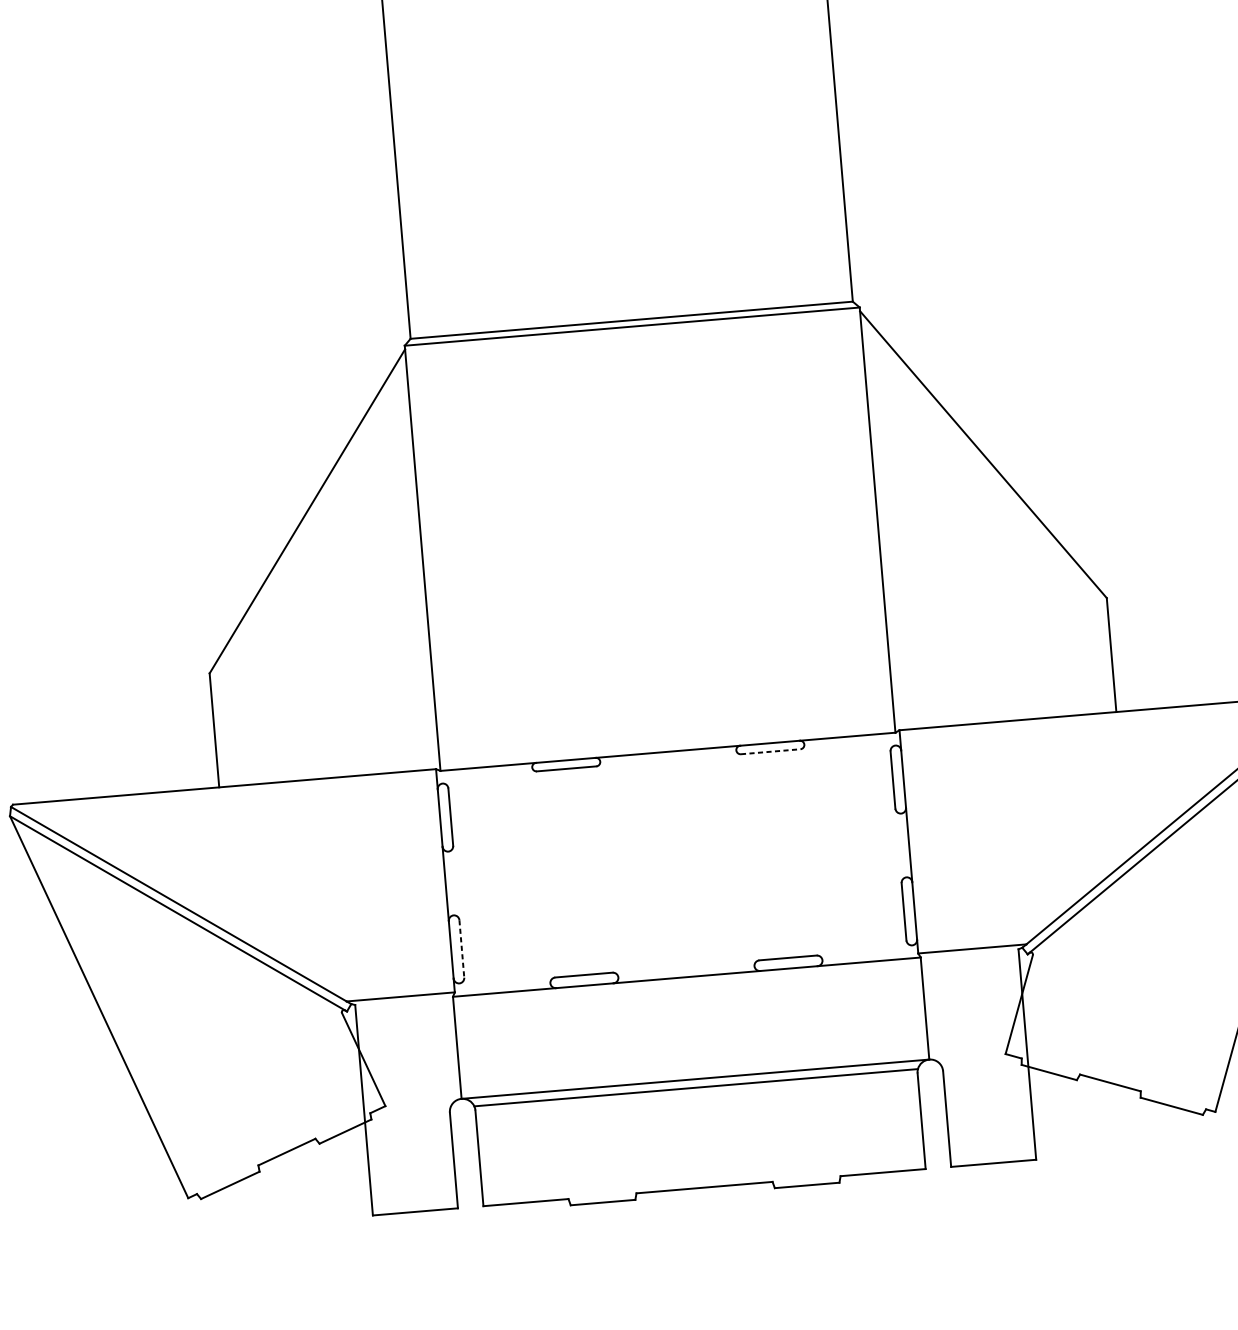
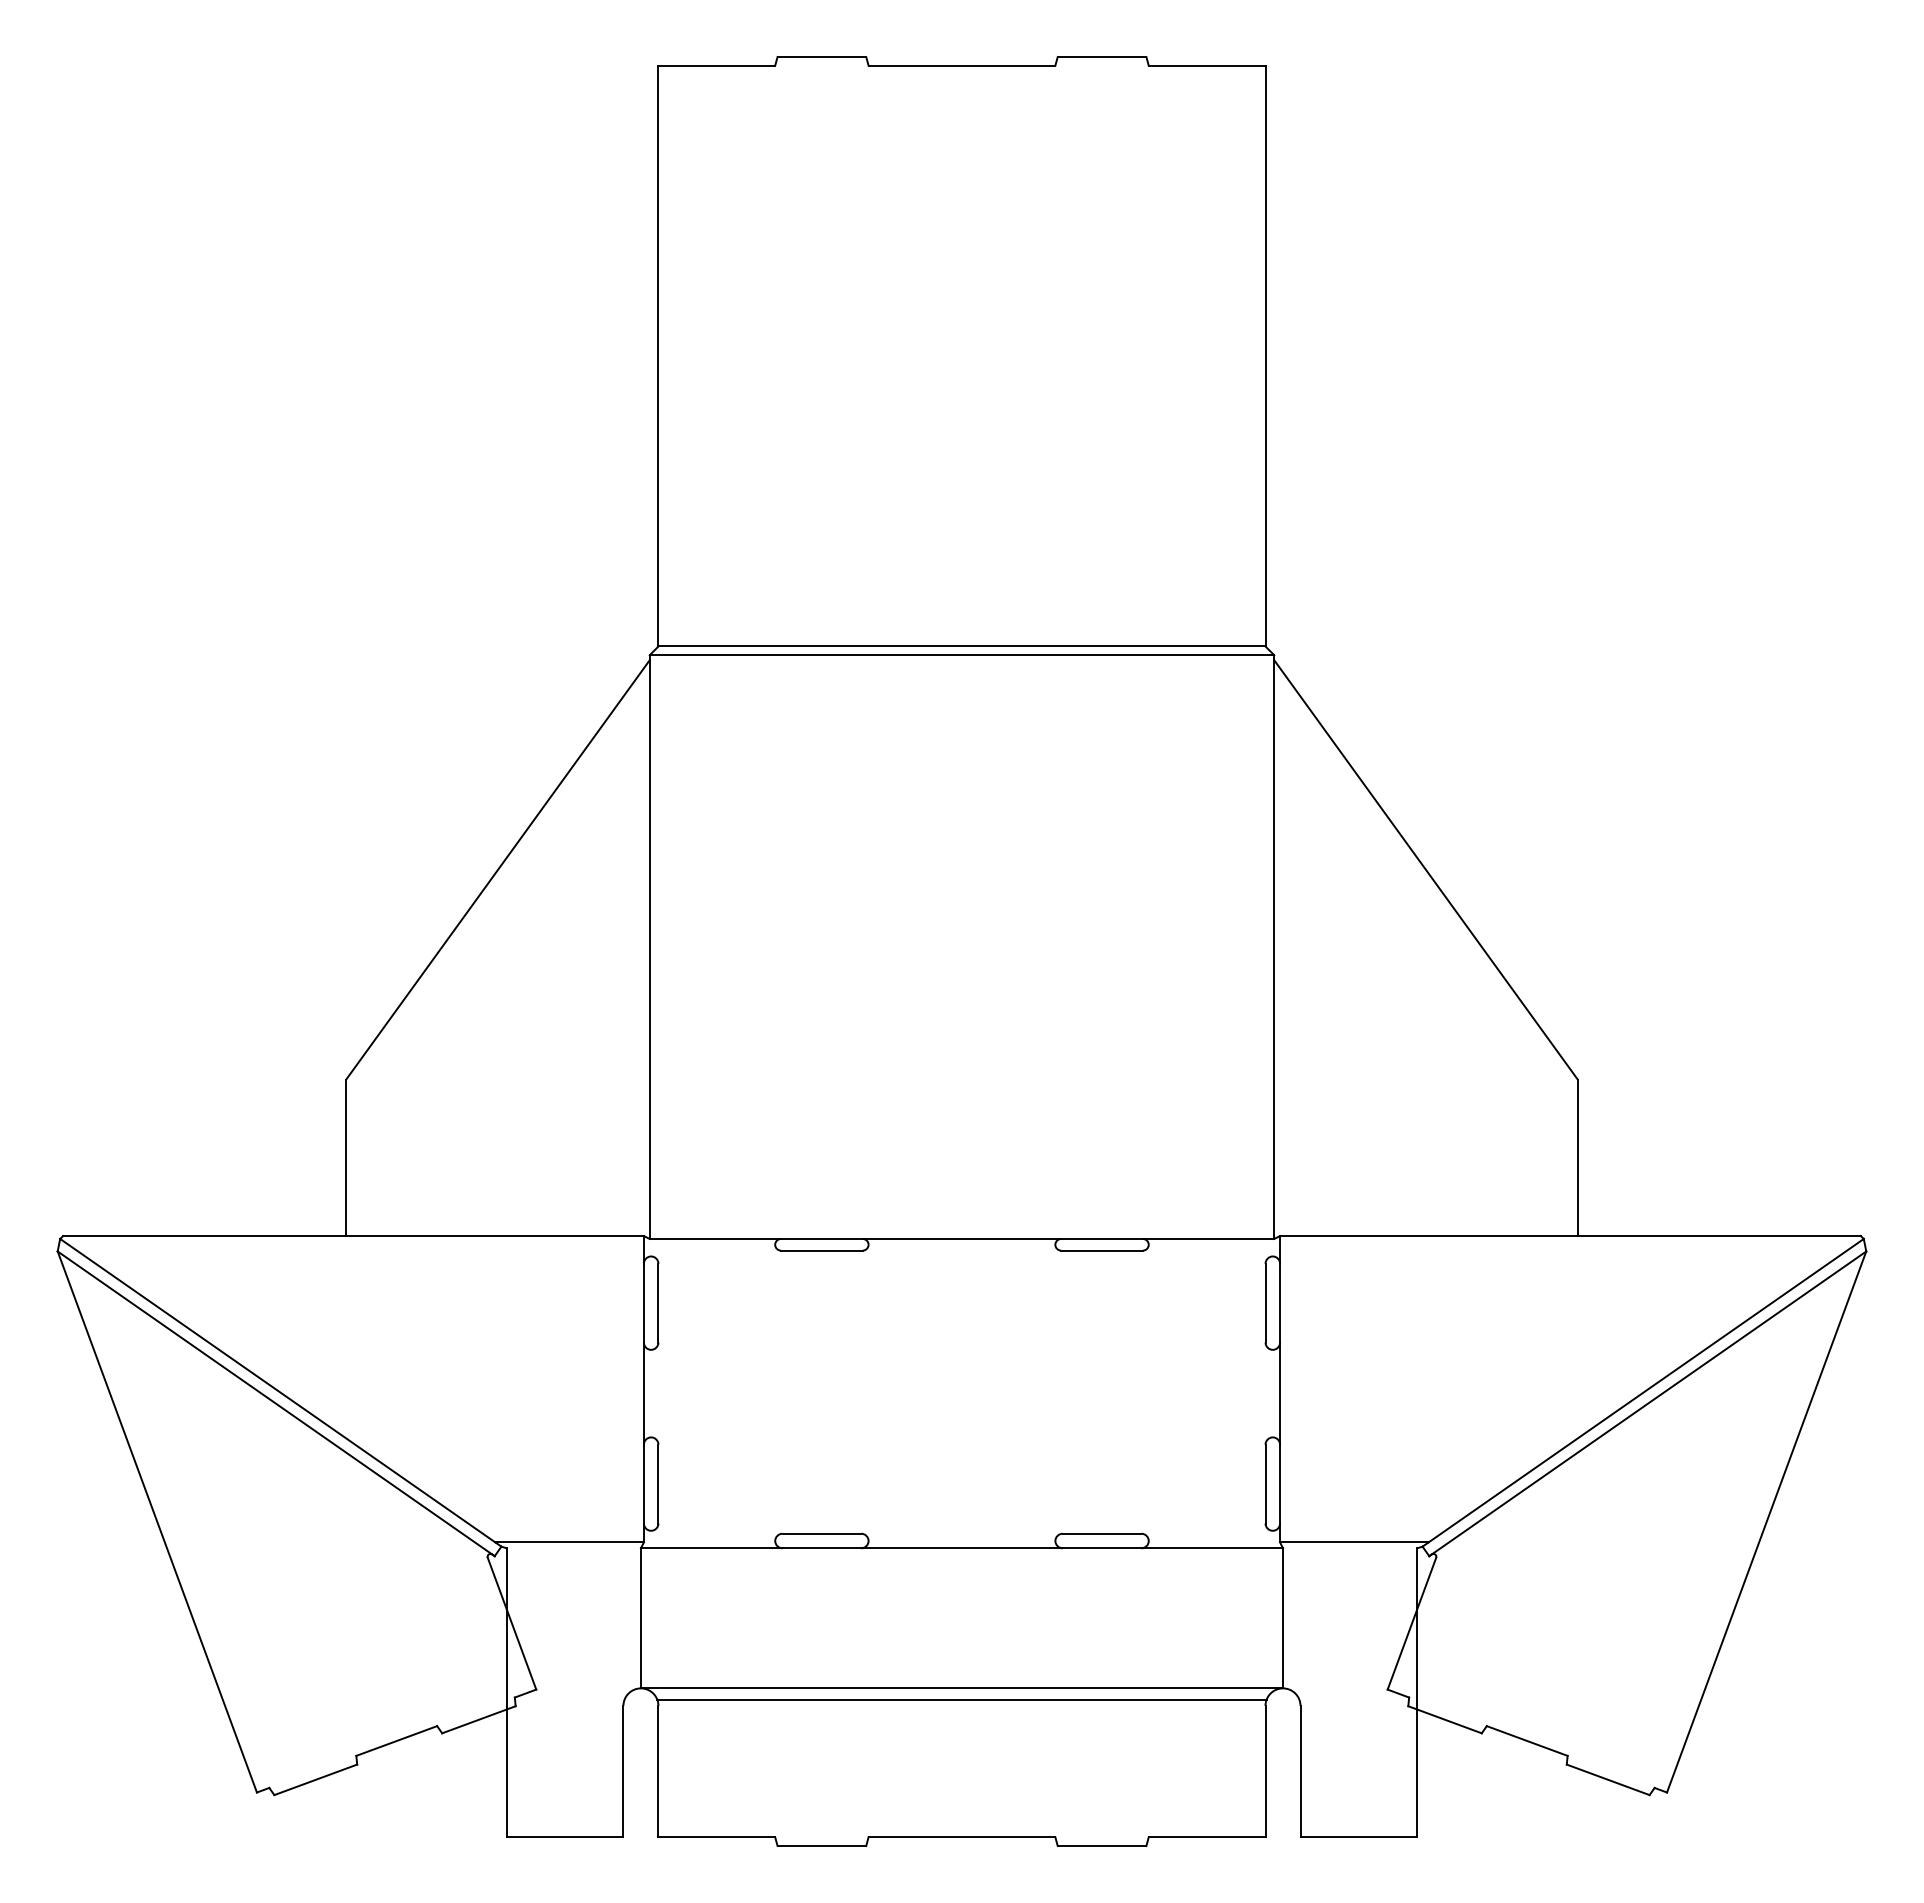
line: (771, 751) -> (1102, 1250), dashed -> solid
line: (461, 949) -> (658, 1484), dashed -> solid

